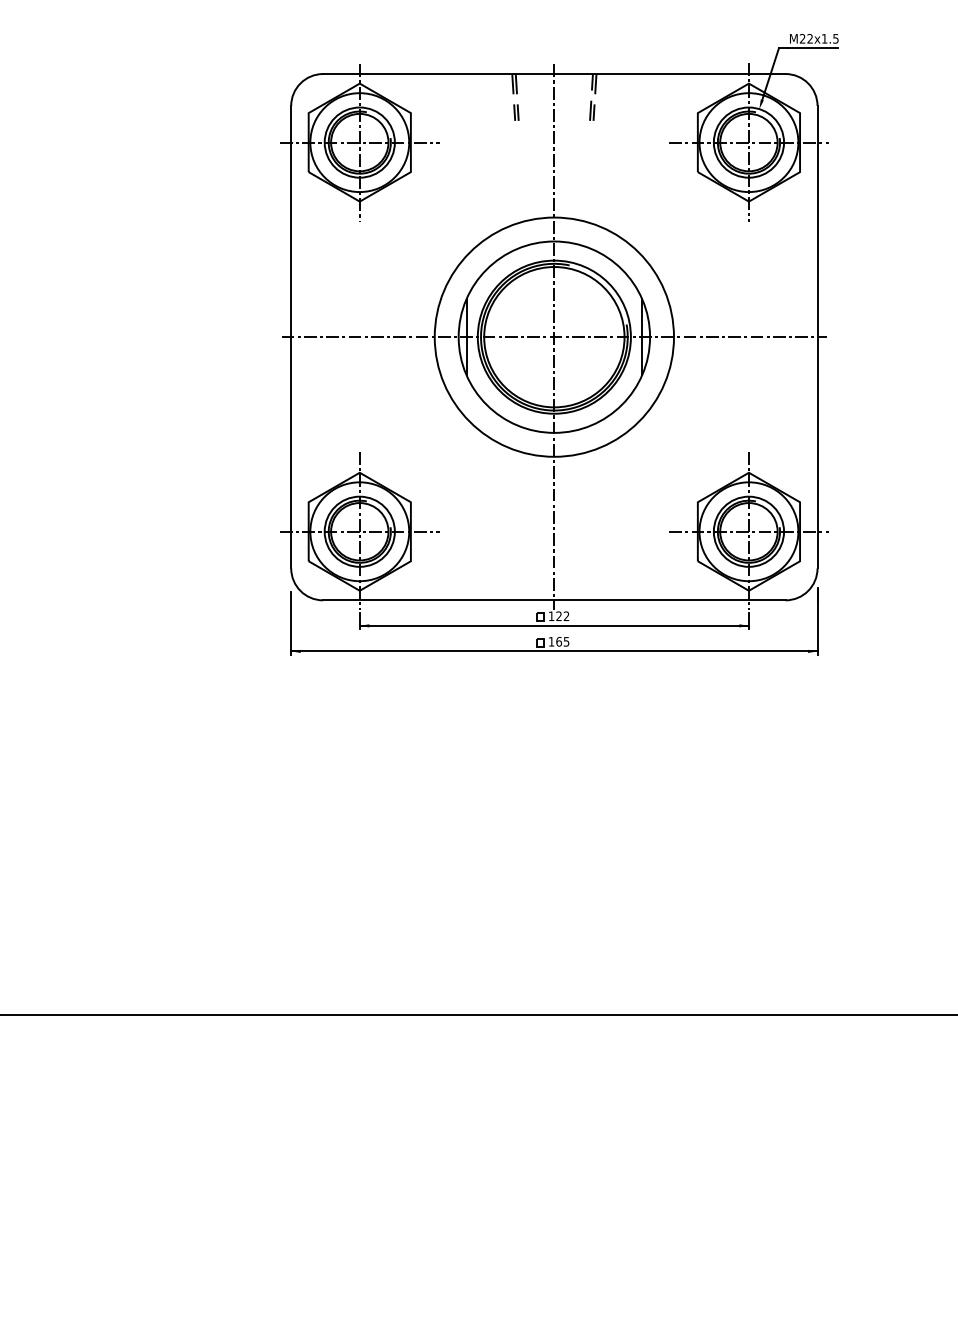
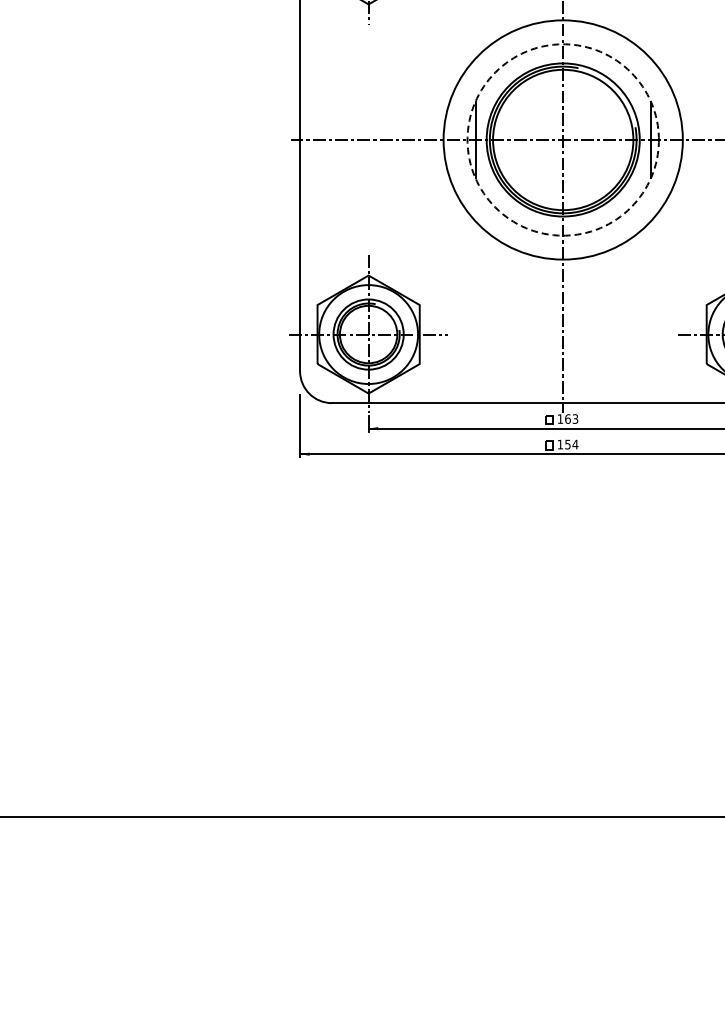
circle: (554, 336) -> (563, 139), solid -> dashed
text: (562, 616) -> (571, 419), 122 -> 163
text: (562, 641) -> (571, 444), 165 -> 154

